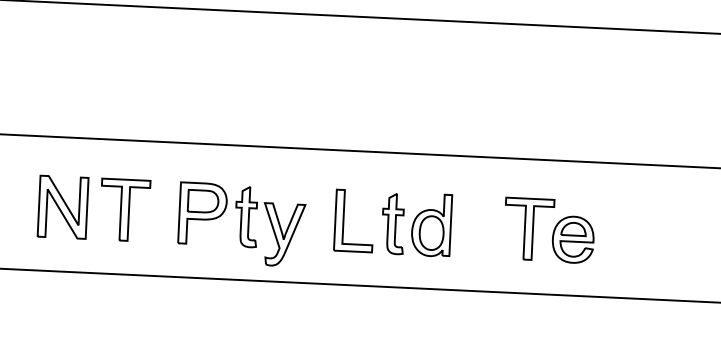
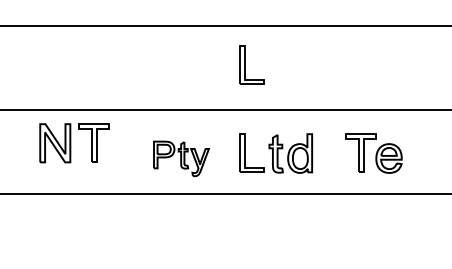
part: (360, 79) -> (251, 64), added
part: (93, 209) -> (74, 143), moved
part: (241, 224) -> (181, 158), size x0.7

